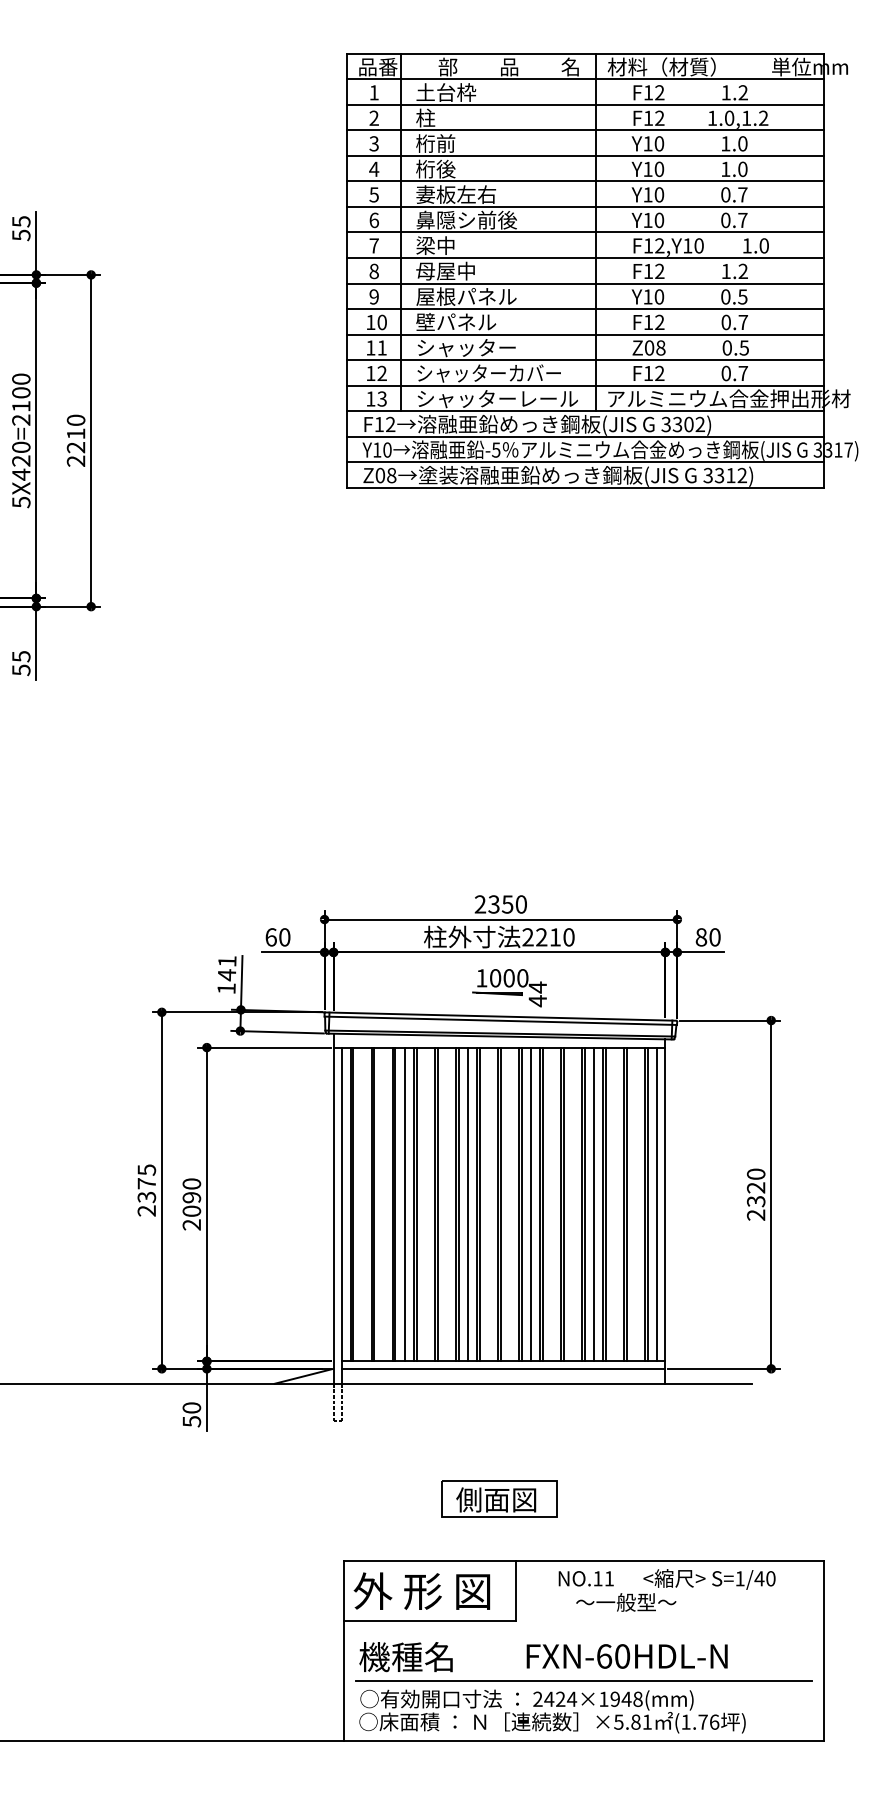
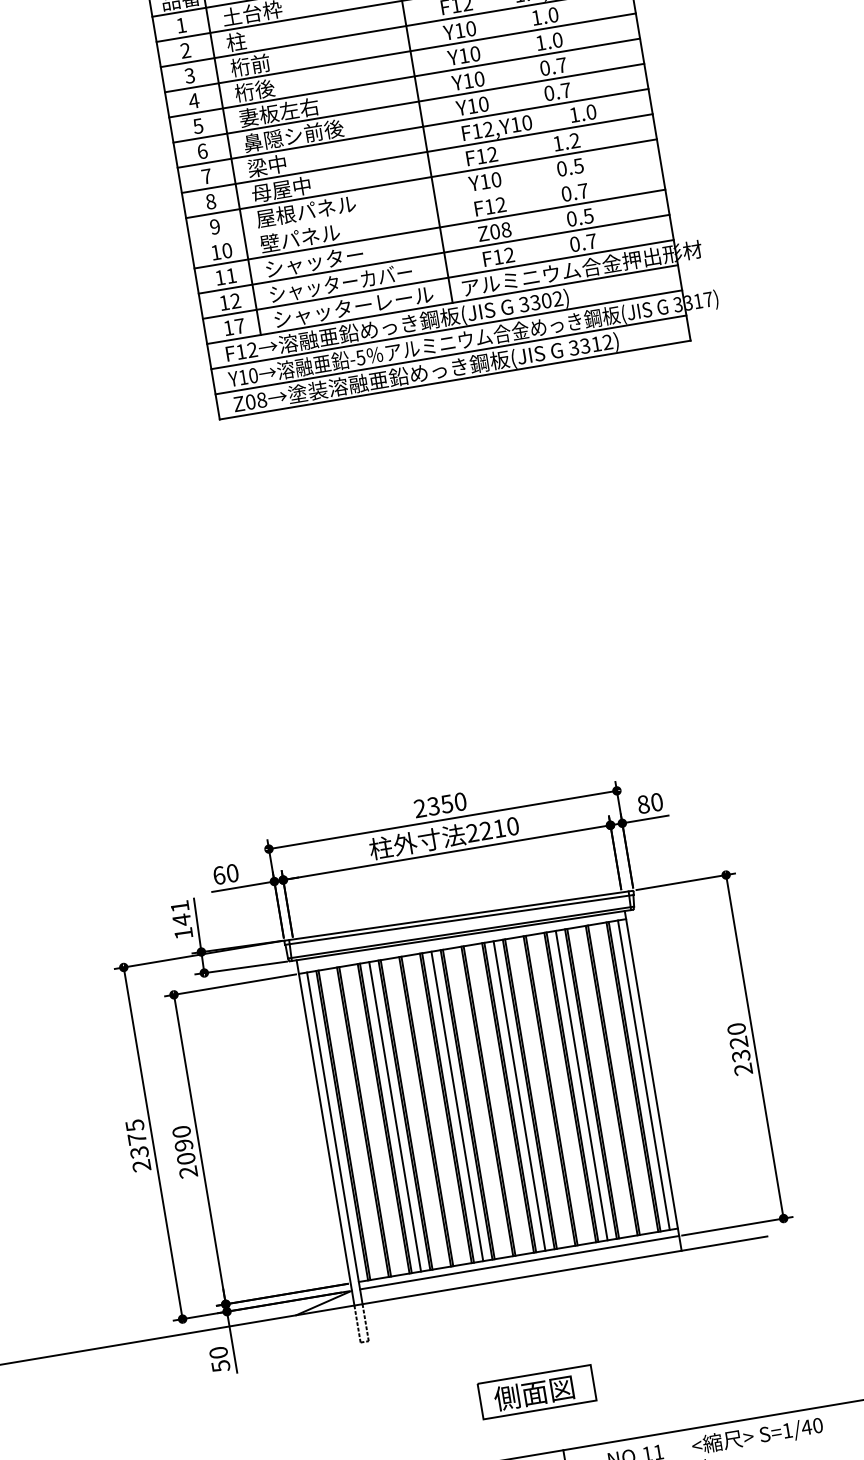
line: (585, 309) -> (425, 204), removed
text: (381, 398) -> (239, 325), 13 -> 17
part: (509, 988) -> (462, 886), removed

